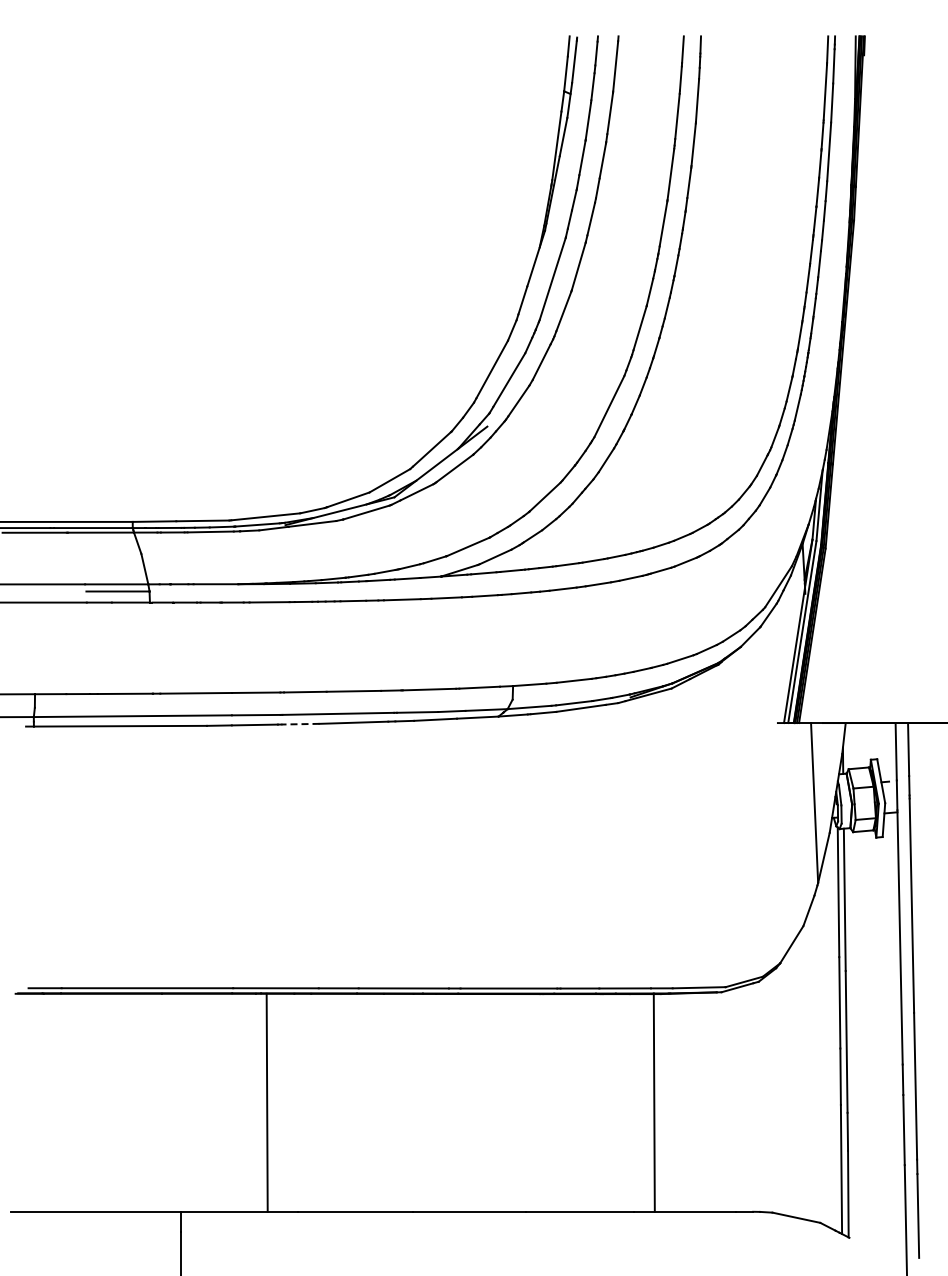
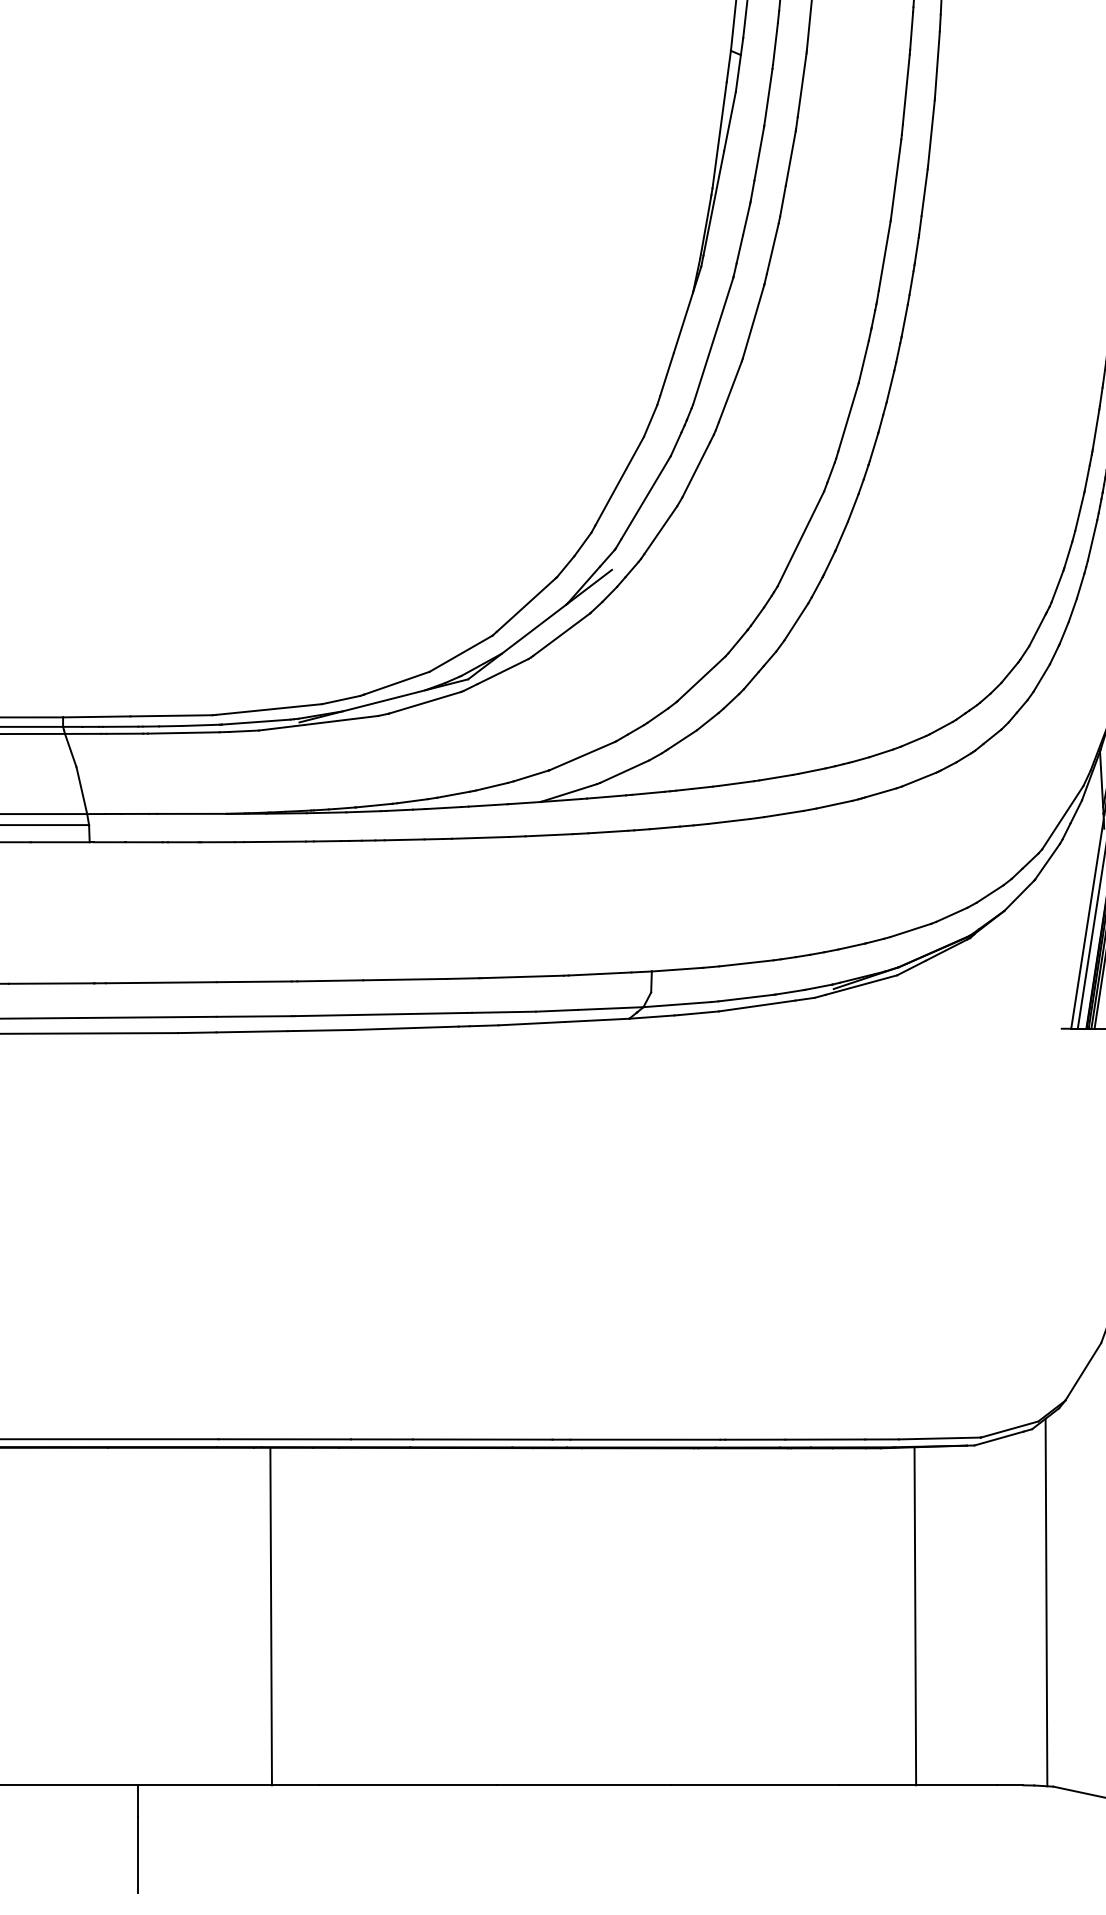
line: (299, 724) -> (321, 1030), dashed -> solid
line: (767, 1093) -> (1045, 1602), added
line: (653, 1102) -> (914, 1616), moved

